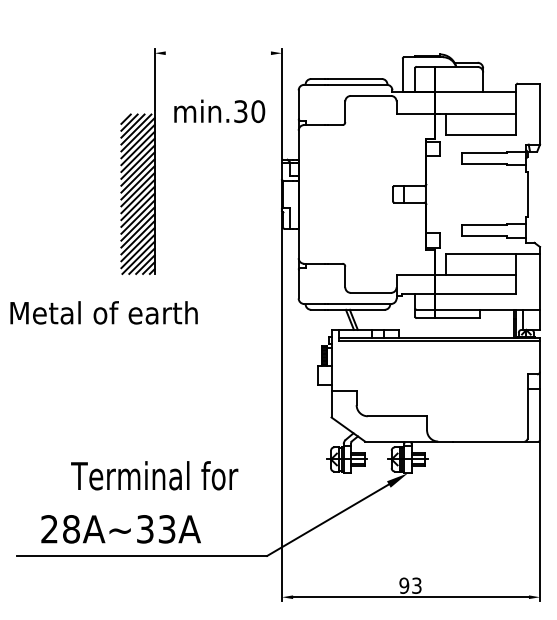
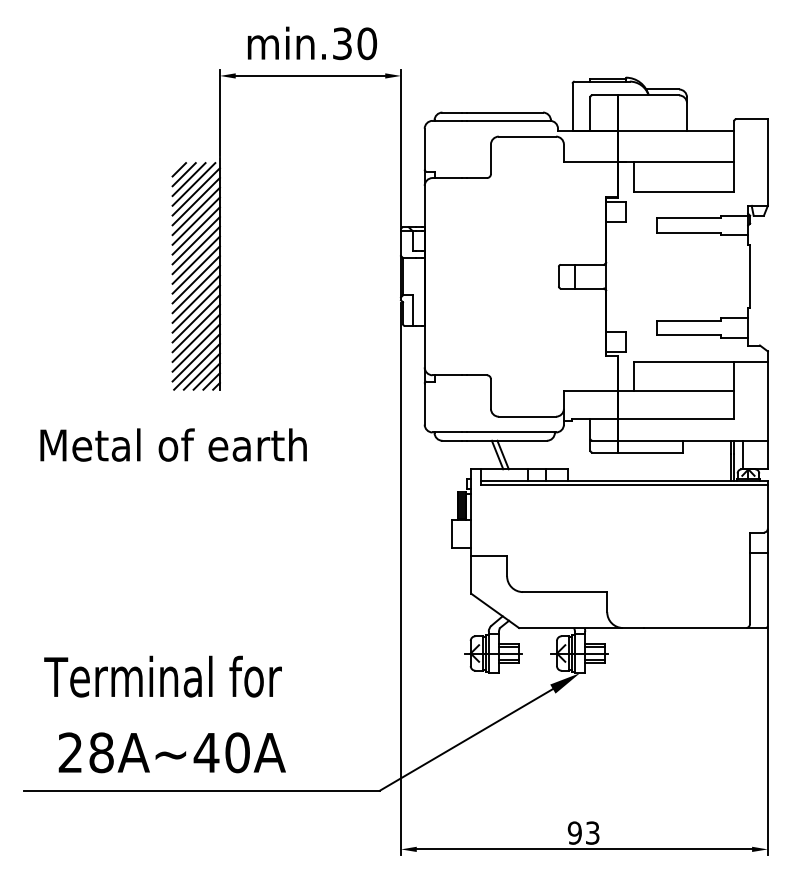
line: (217, 53) -> (309, 76), added
text: (219, 111) -> (312, 43), moved
text: (103, 312) -> (172, 444), moved
text: (154, 475) -> (162, 676), moved
text: (155, 529) -> (221, 753), 28A~33A -> 28A~40A

